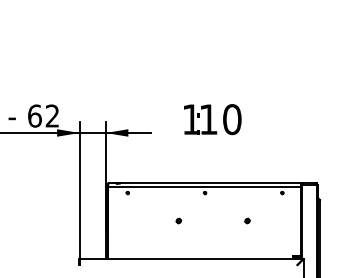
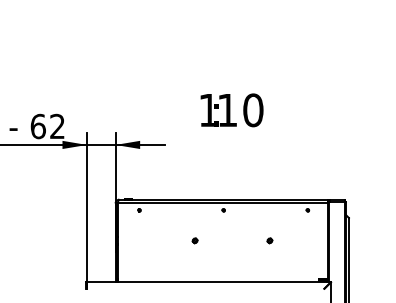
text: (212, 119) -> (231, 110), moved

